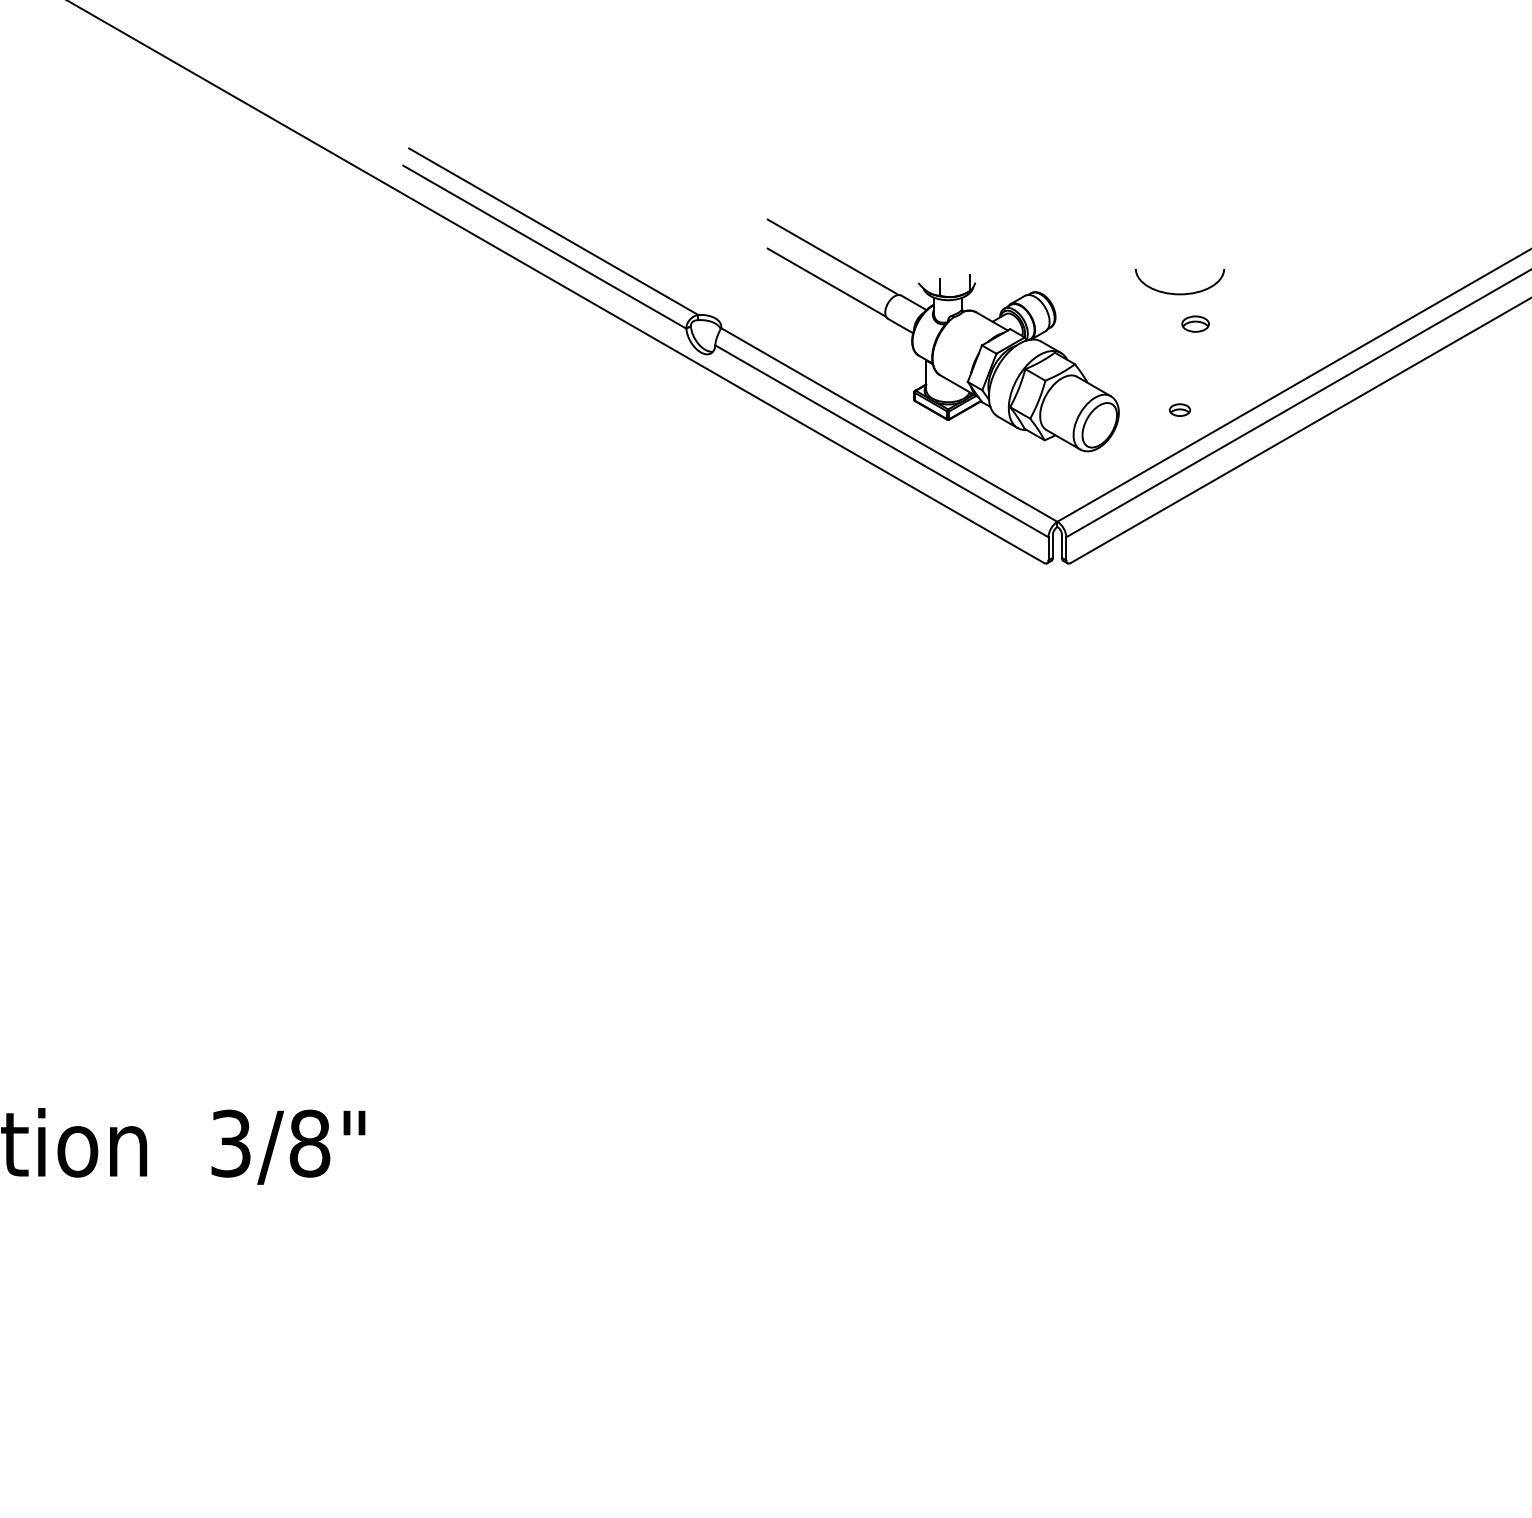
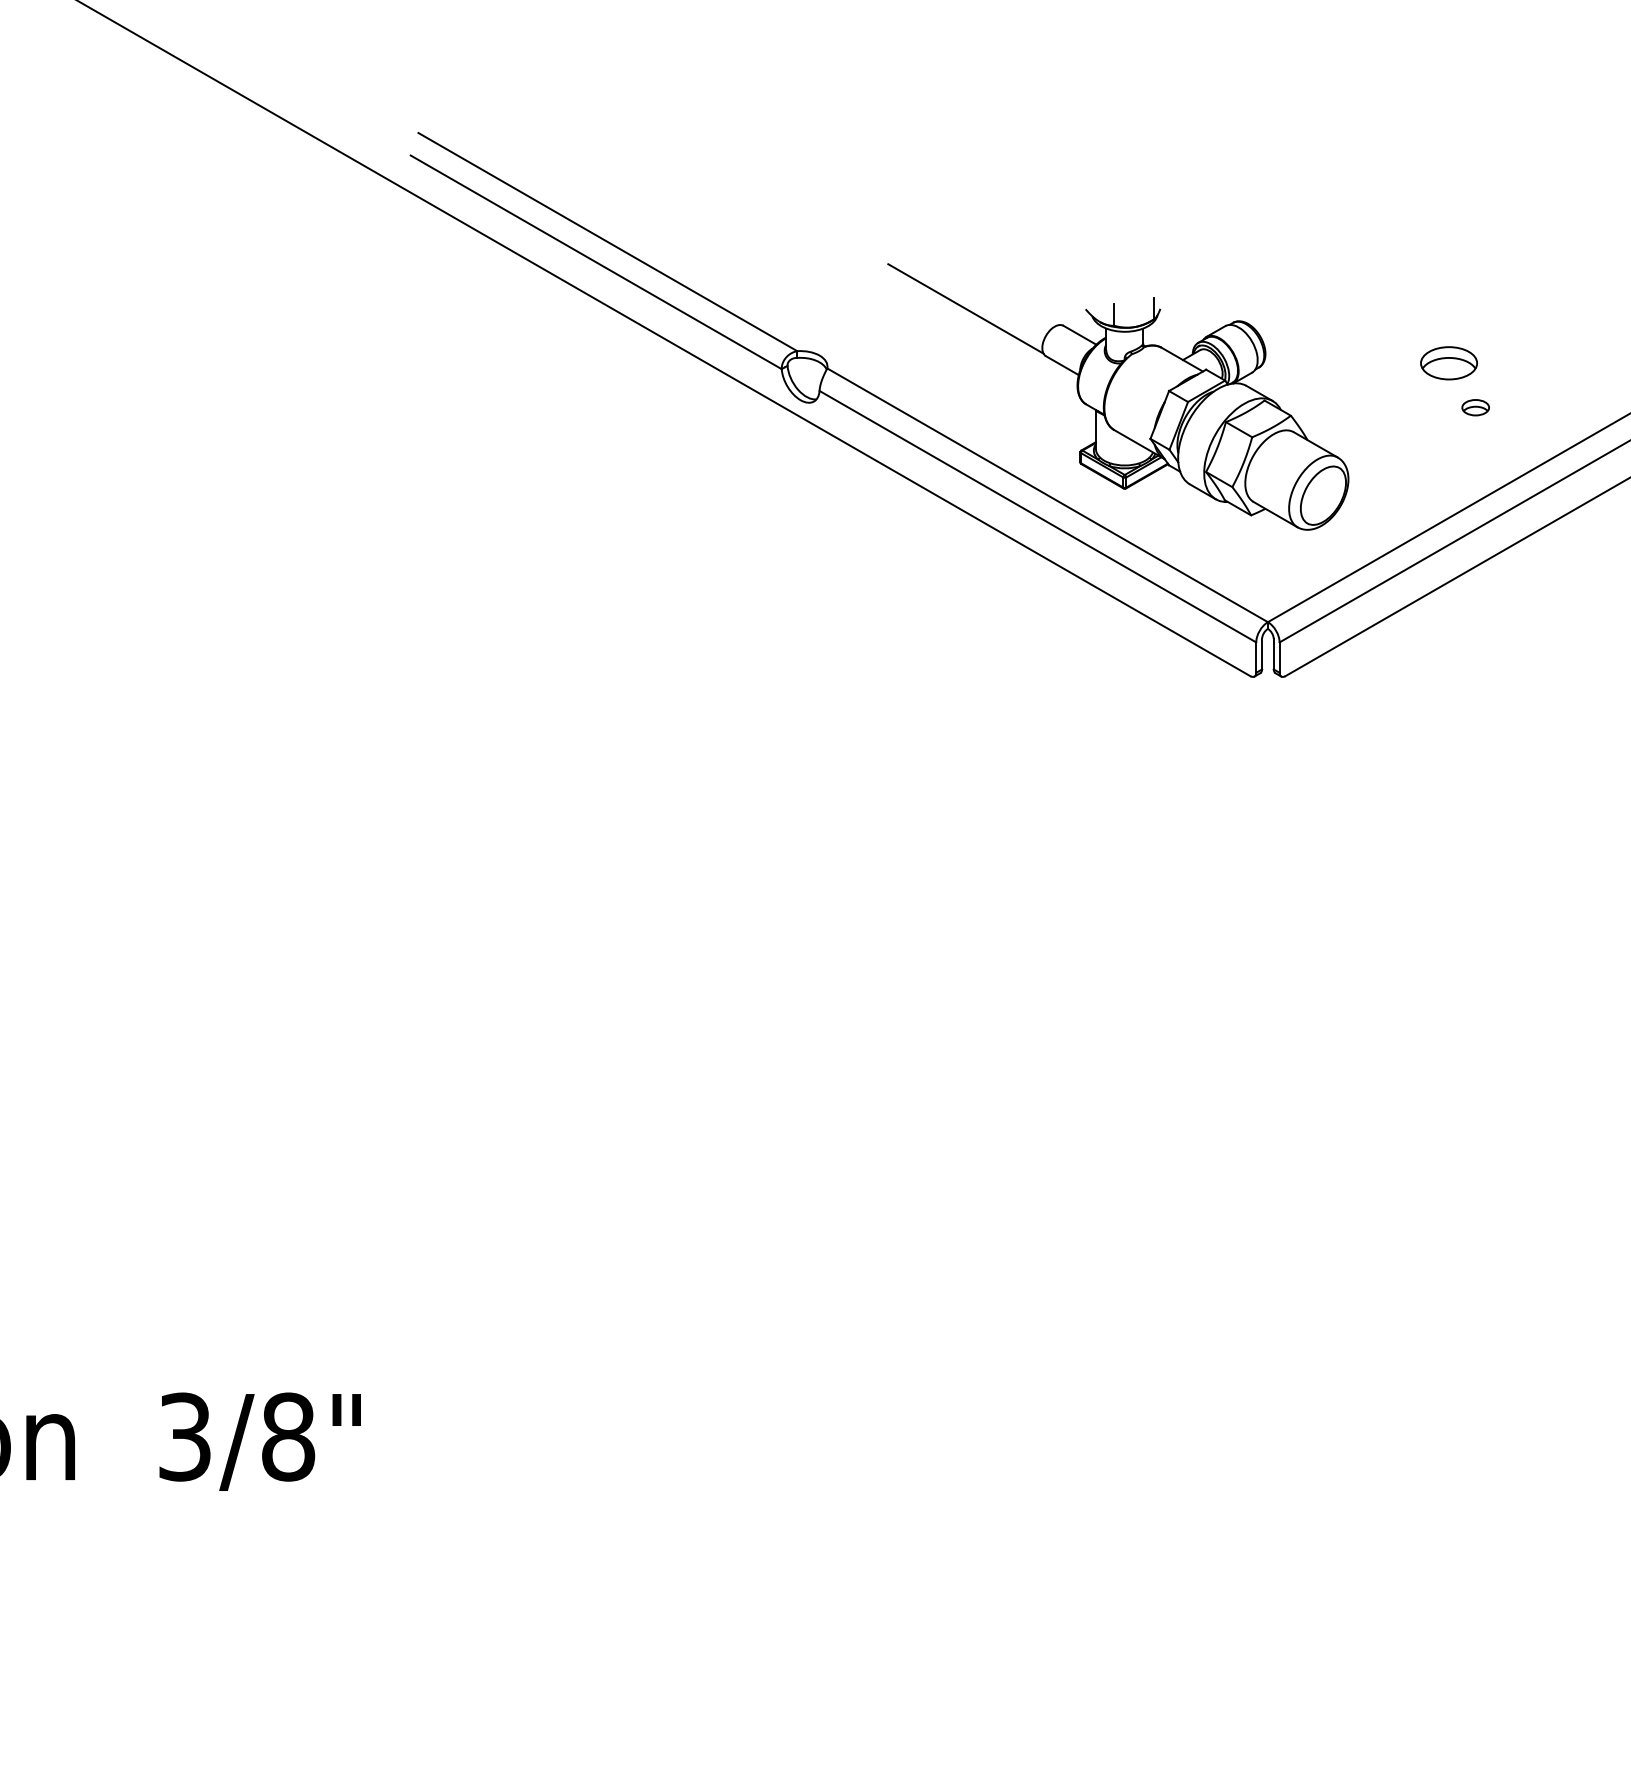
line: (832, 257) -> (973, 275), removed
curve: (1179, 293) -> (1427, 323), removed
part: (1195, 323) -> (1448, 362), size x1.6
part: (1179, 409) -> (1475, 406), moved

